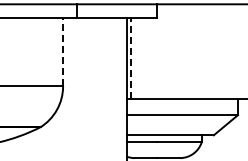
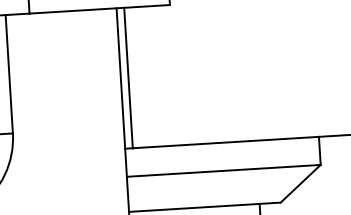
line: (63, 52) -> (9, 74), dashed -> solid
line: (131, 58) -> (129, 77), dashed -> solid

